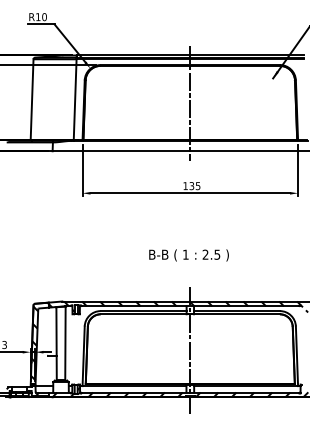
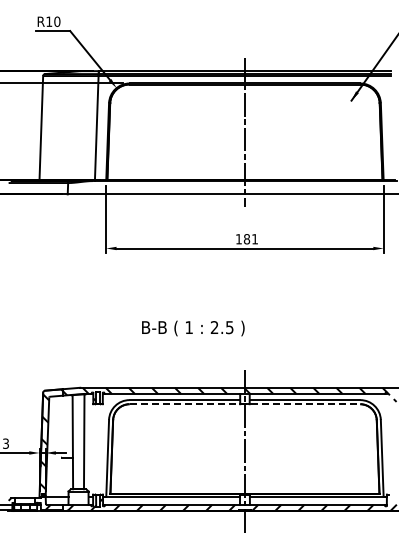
text: (194, 186) -> (250, 239), 135 -> 181
text: (189, 255) -> (193, 328), moved
line: (190, 314) -> (245, 404), solid -> dashed

